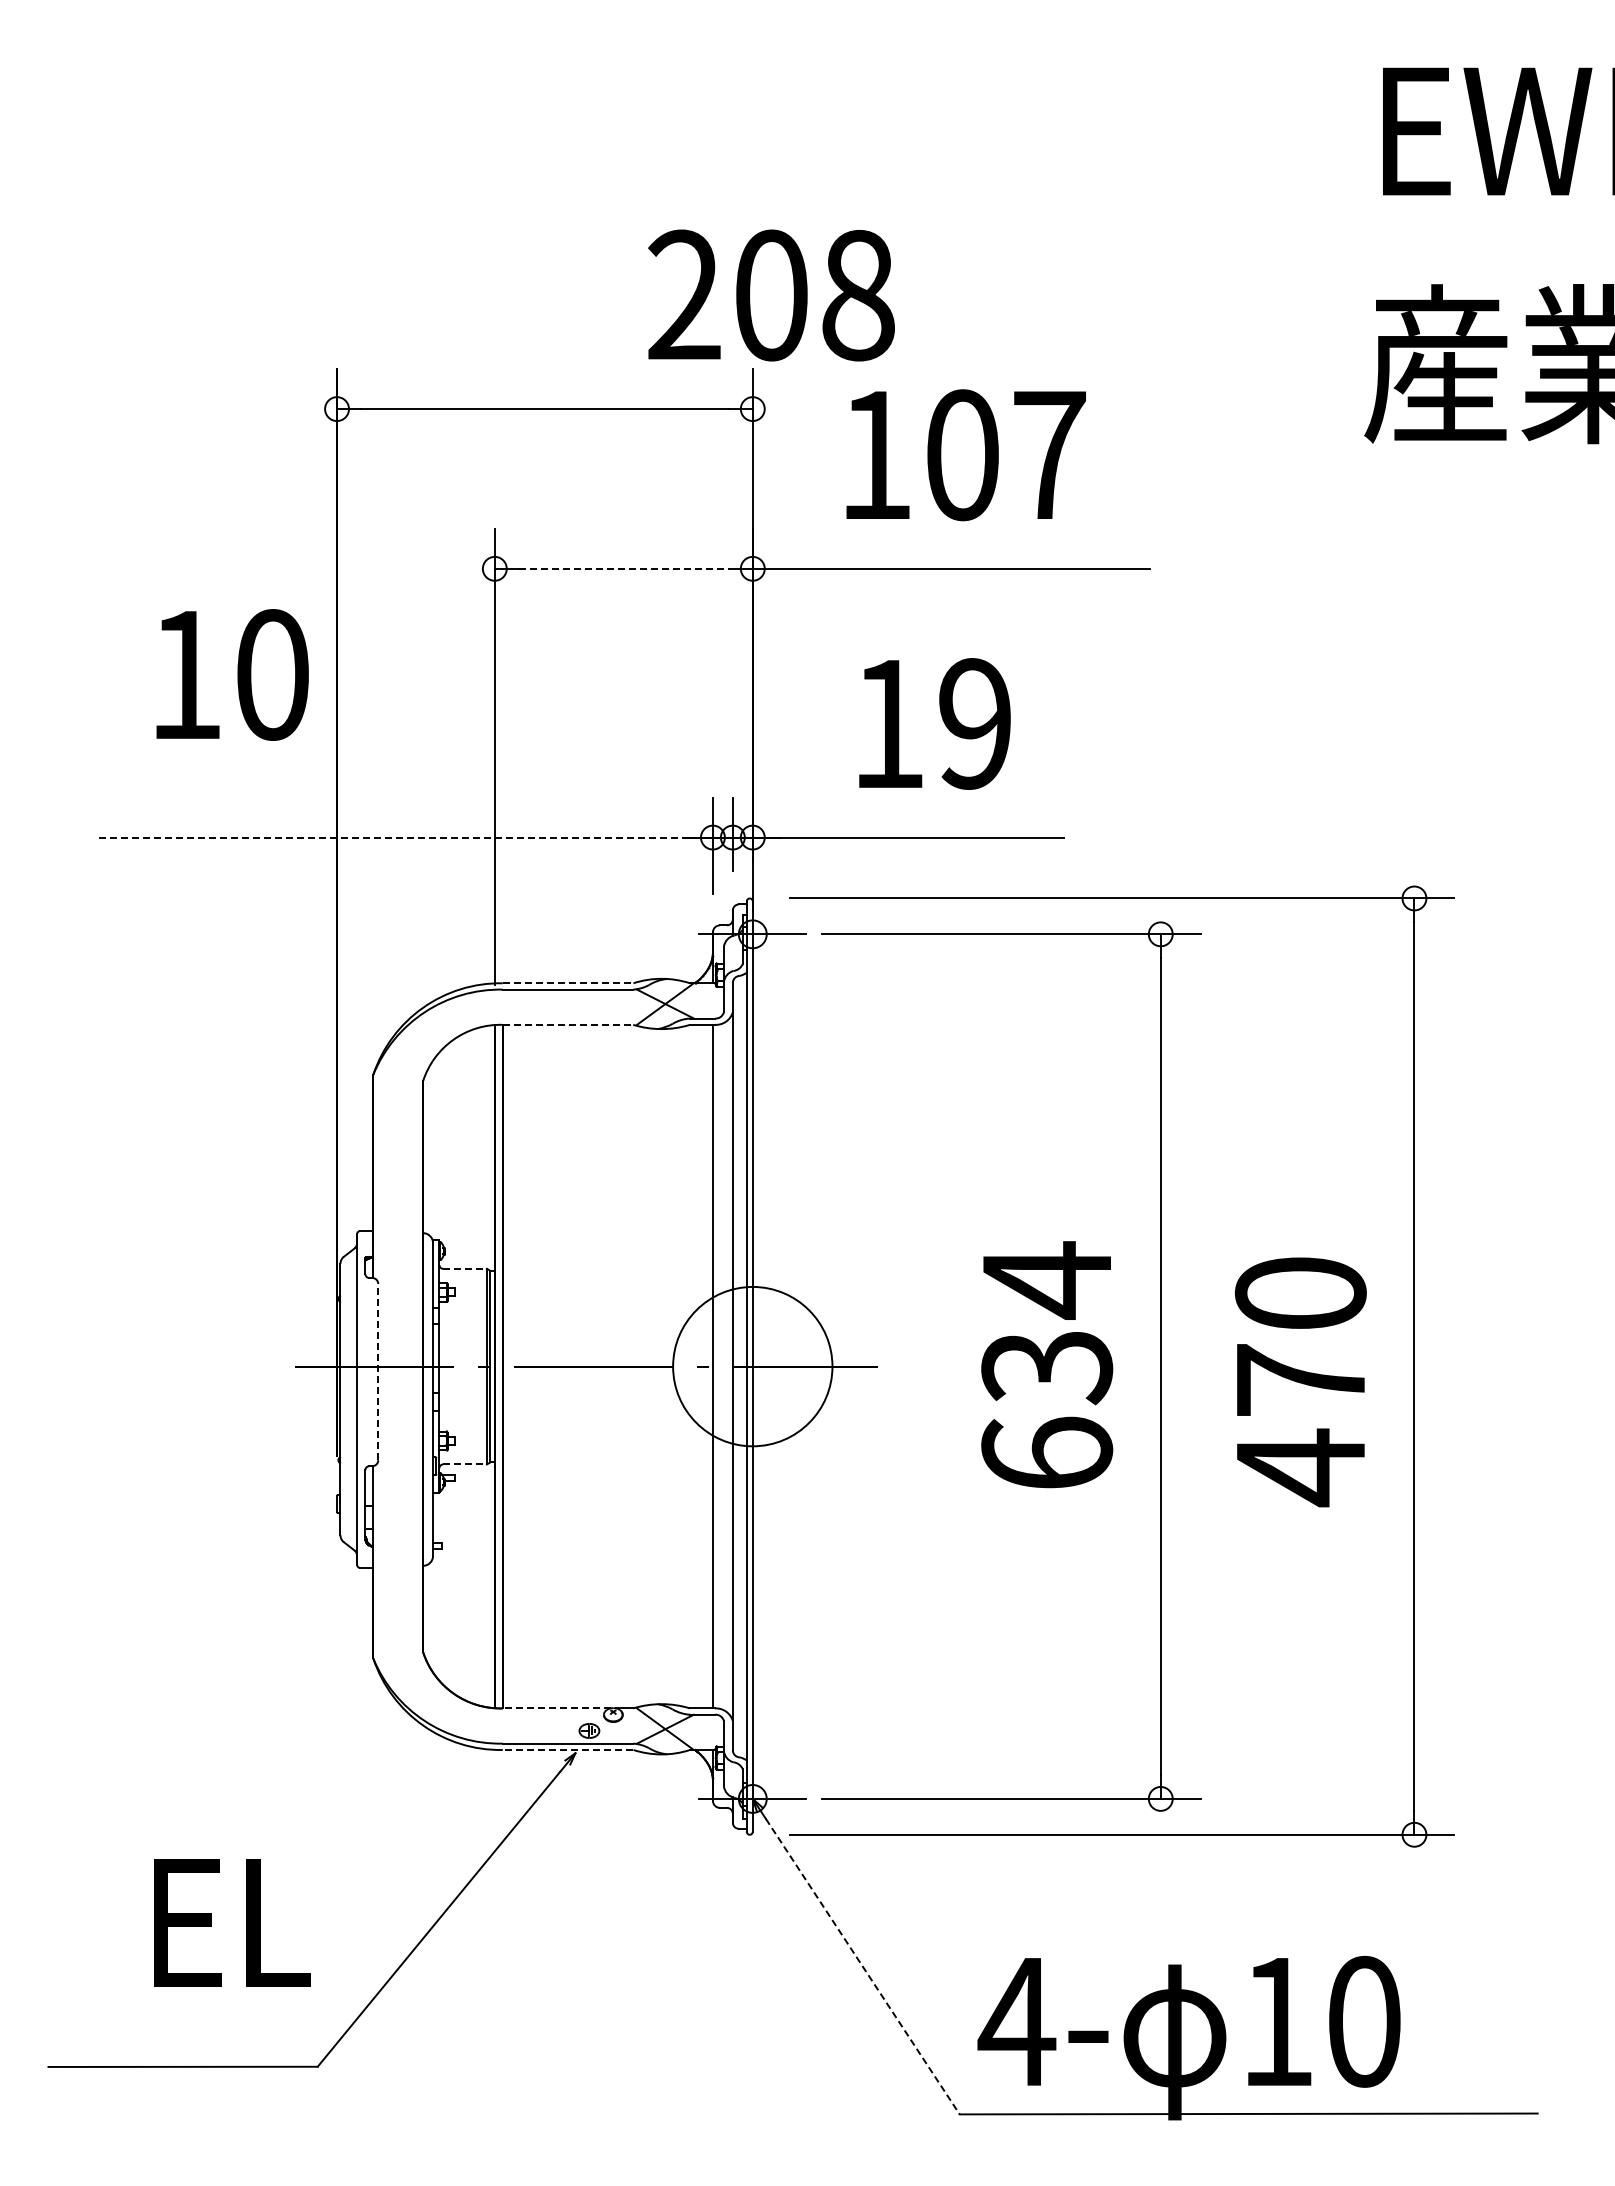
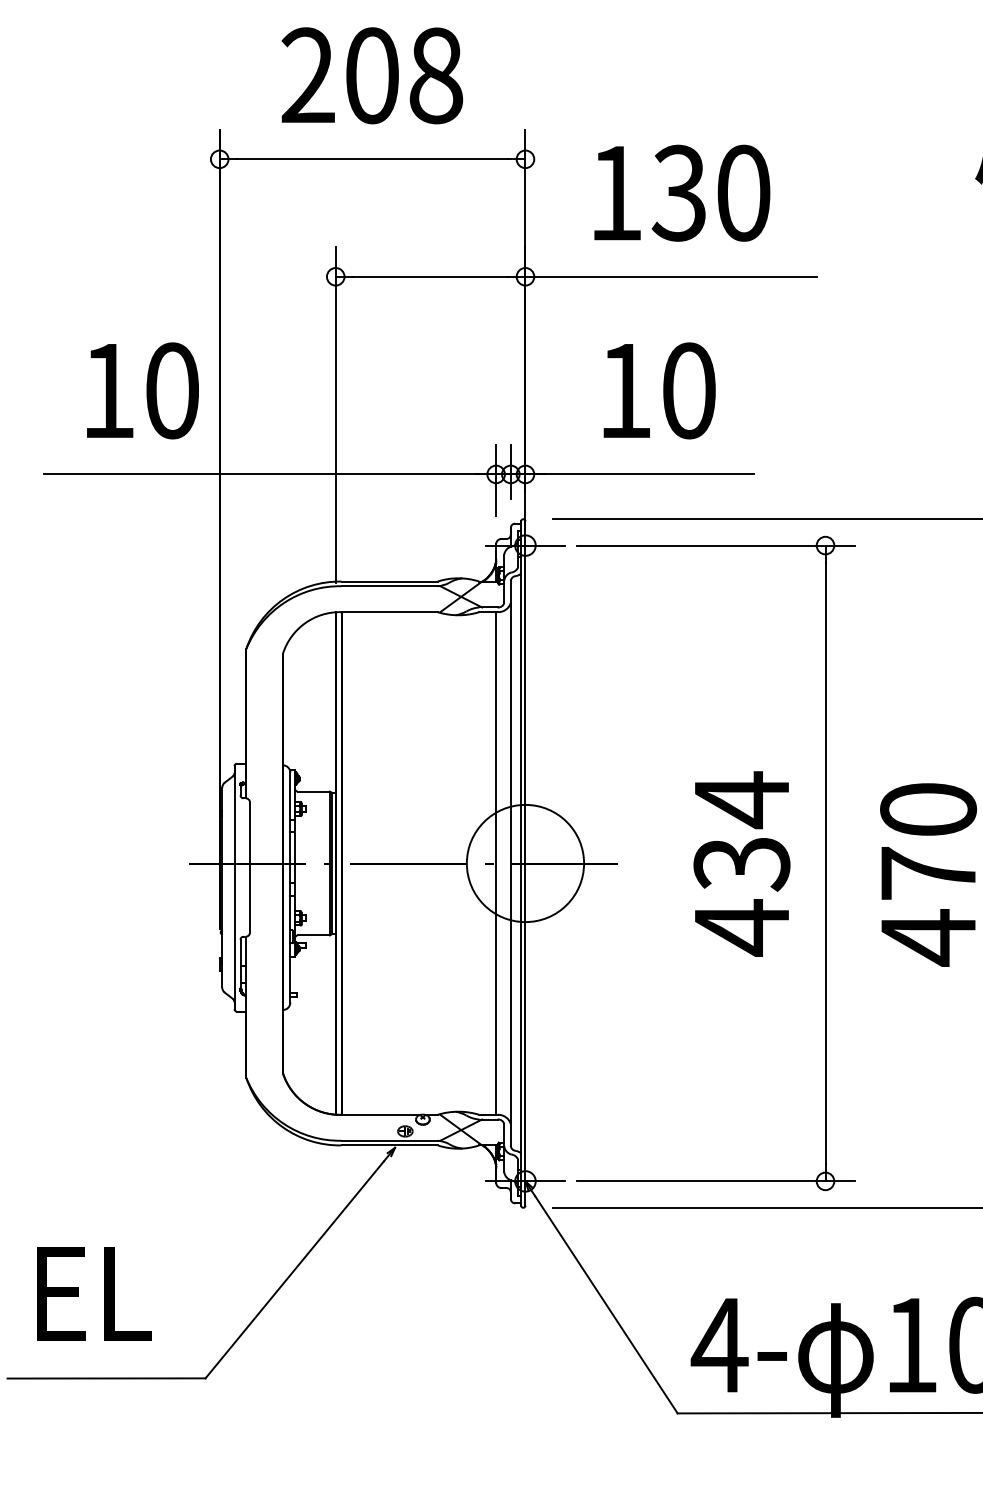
text: (771, 295) -> (372, 75), moved
text: (1004, 455) -> (710, 193), 107 -> 130
line: (624, 568) -> (431, 276), dashed -> solid
text: (232, 674) -> (142, 390), moved
text: (975, 723) -> (689, 390), 19 -> 10
line: (393, 837) -> (261, 474), dashed -> solid
line: (568, 983) -> (389, 581), dashed -> solid
line: (568, 1024) -> (389, 611), dashed -> solid
line: (465, 1268) -> (314, 791), dashed -> solid
line: (378, 1371) -> (250, 867), dashed -> solid
text: (1047, 1454) -> (742, 928), 634 -> 434
line: (465, 1464) -> (314, 935), dashed -> solid
line: (556, 1708) -> (381, 1114), dashed -> solid
line: (567, 1749) -> (389, 1145), dashed -> solid
text: (232, 1922) -> (94, 1293), moved
line: (862, 1966) -> (606, 1304), dashed -> solid

